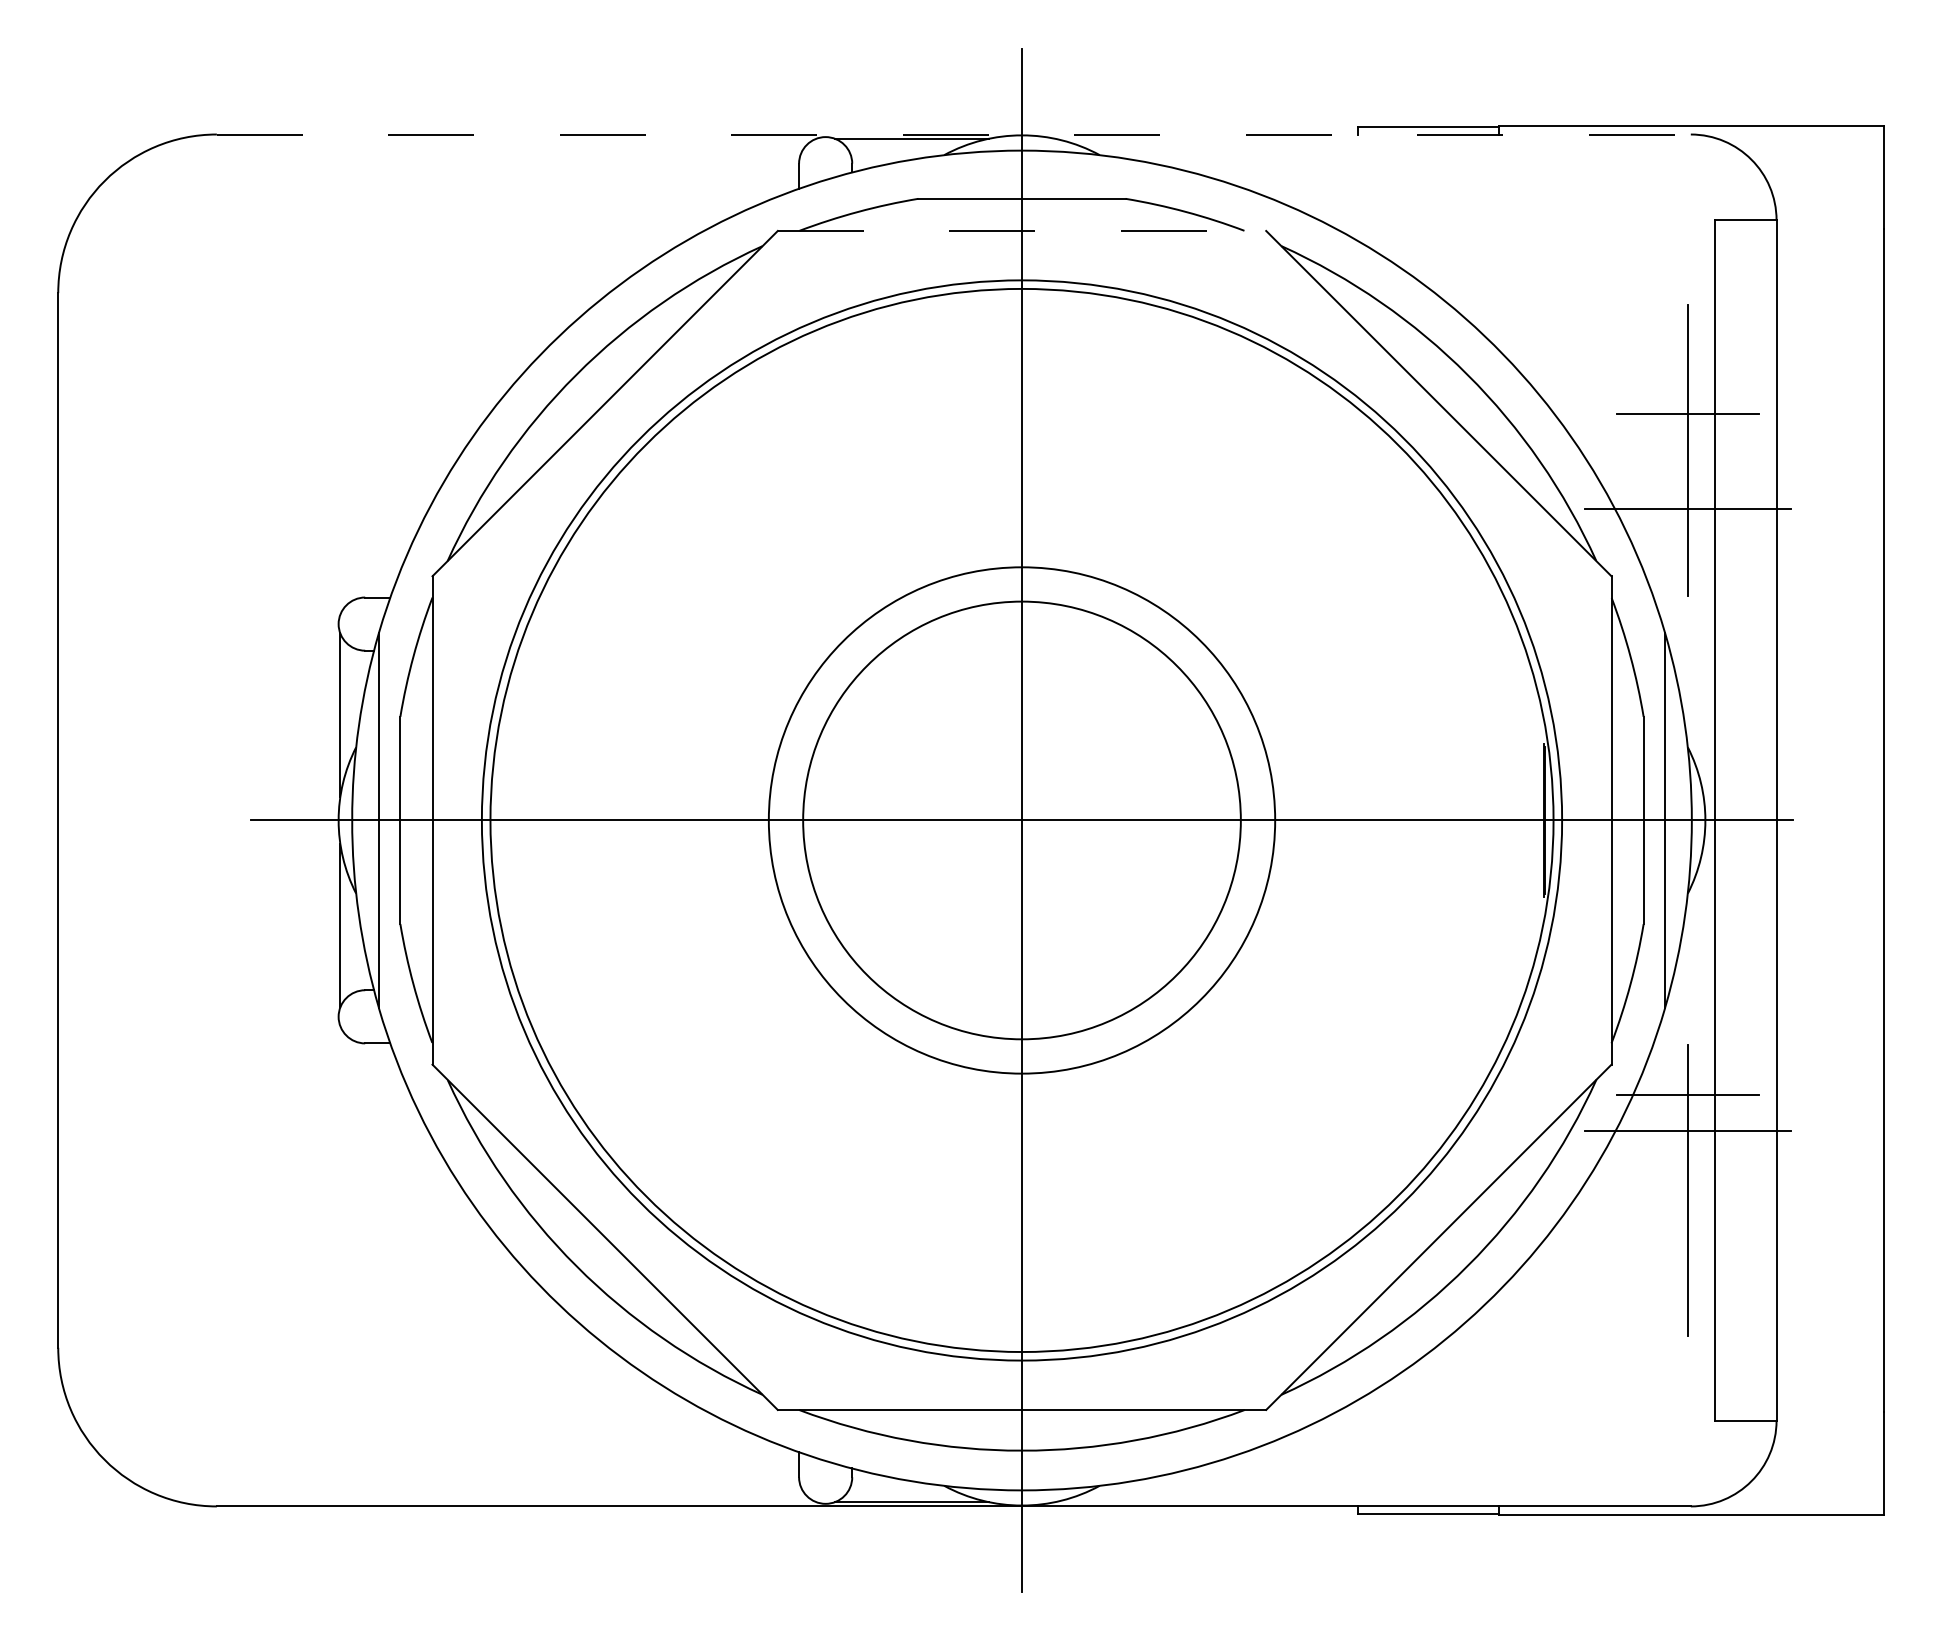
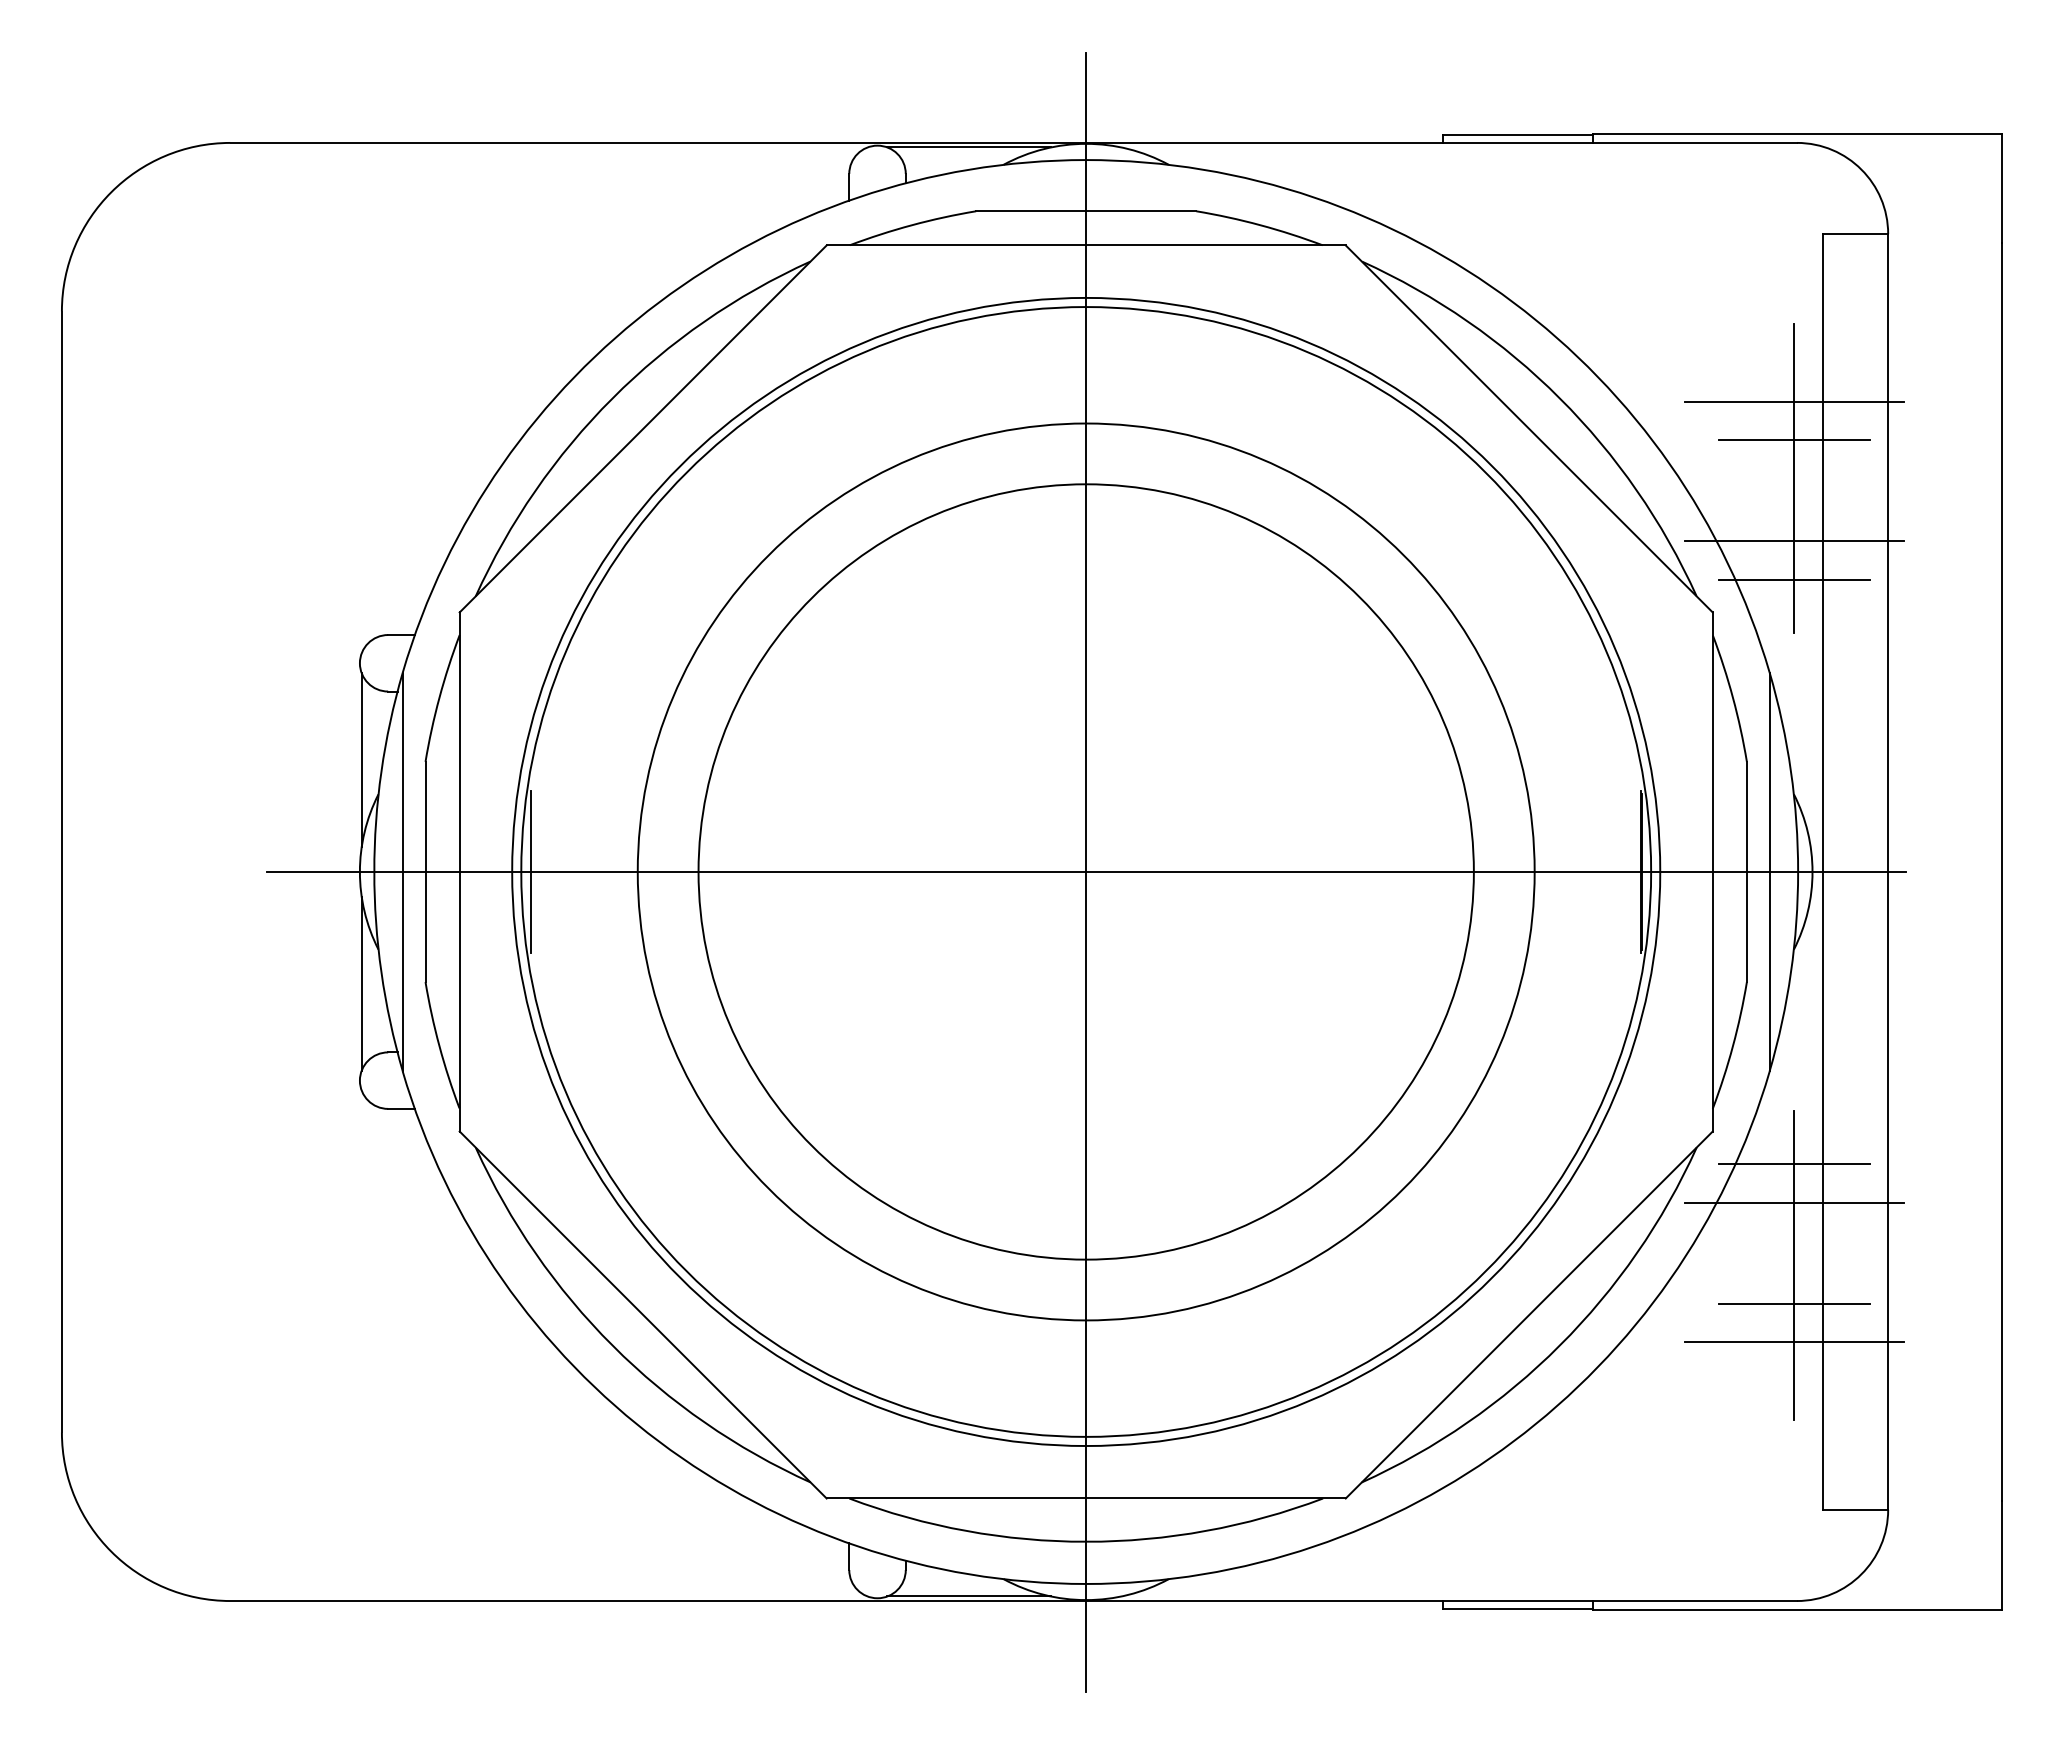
line: (954, 134) -> (1014, 142), dashed -> solid
line: (1022, 231) -> (1086, 245), dashed -> solid
line: (1687, 377) -> (1793, 401), added
line: (1687, 546) -> (1793, 580), added
line: (500, 820) -> (531, 871), added
circle: (1021, 820) -> (1085, 871), size x1.67
circle: (1021, 820) -> (1085, 871), size x1.67
line: (1687, 1226) -> (1793, 1303), added
line: (1687, 1263) -> (1793, 1342), added

